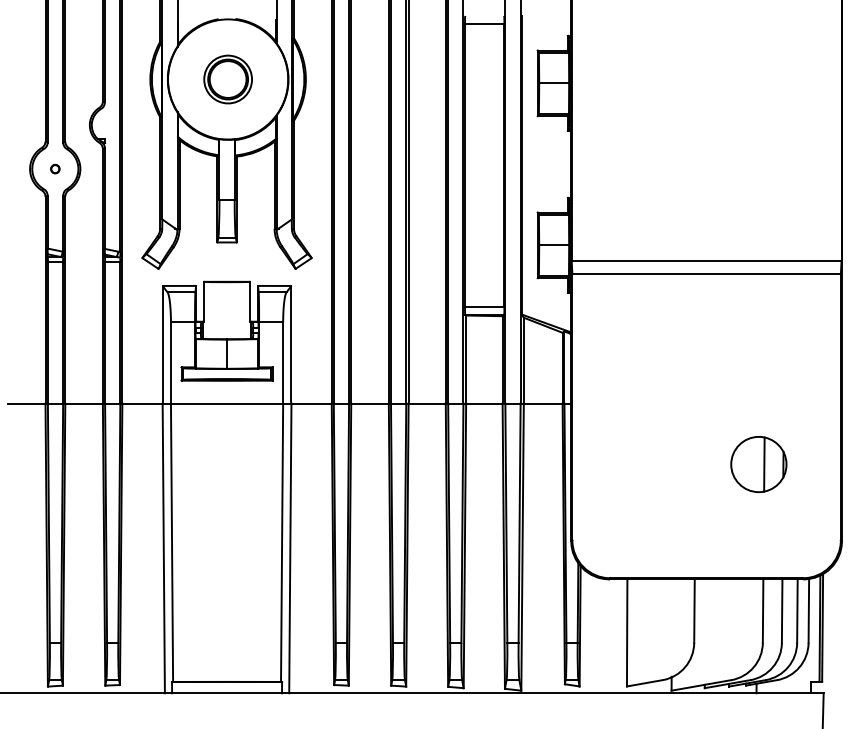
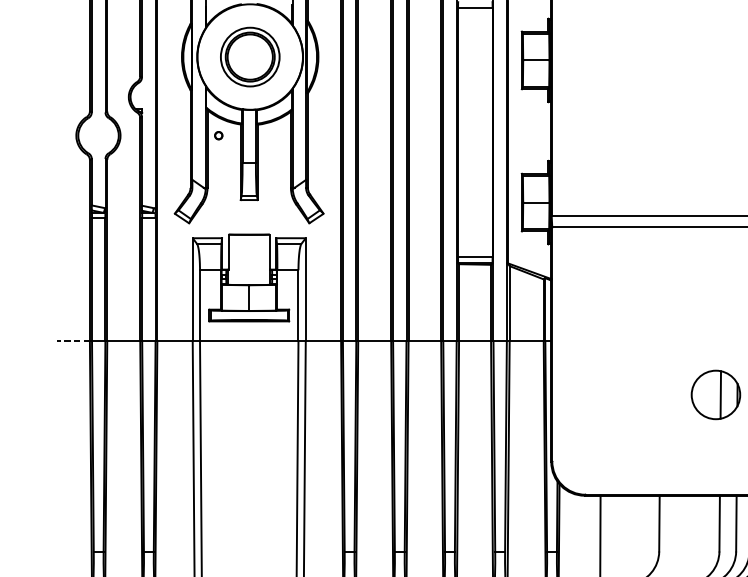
part: (227, 79) -> (249, 57), size x1.4
part: (55, 168) -> (218, 135), moved
line: (26, 403) -> (73, 341), solid -> dashed

